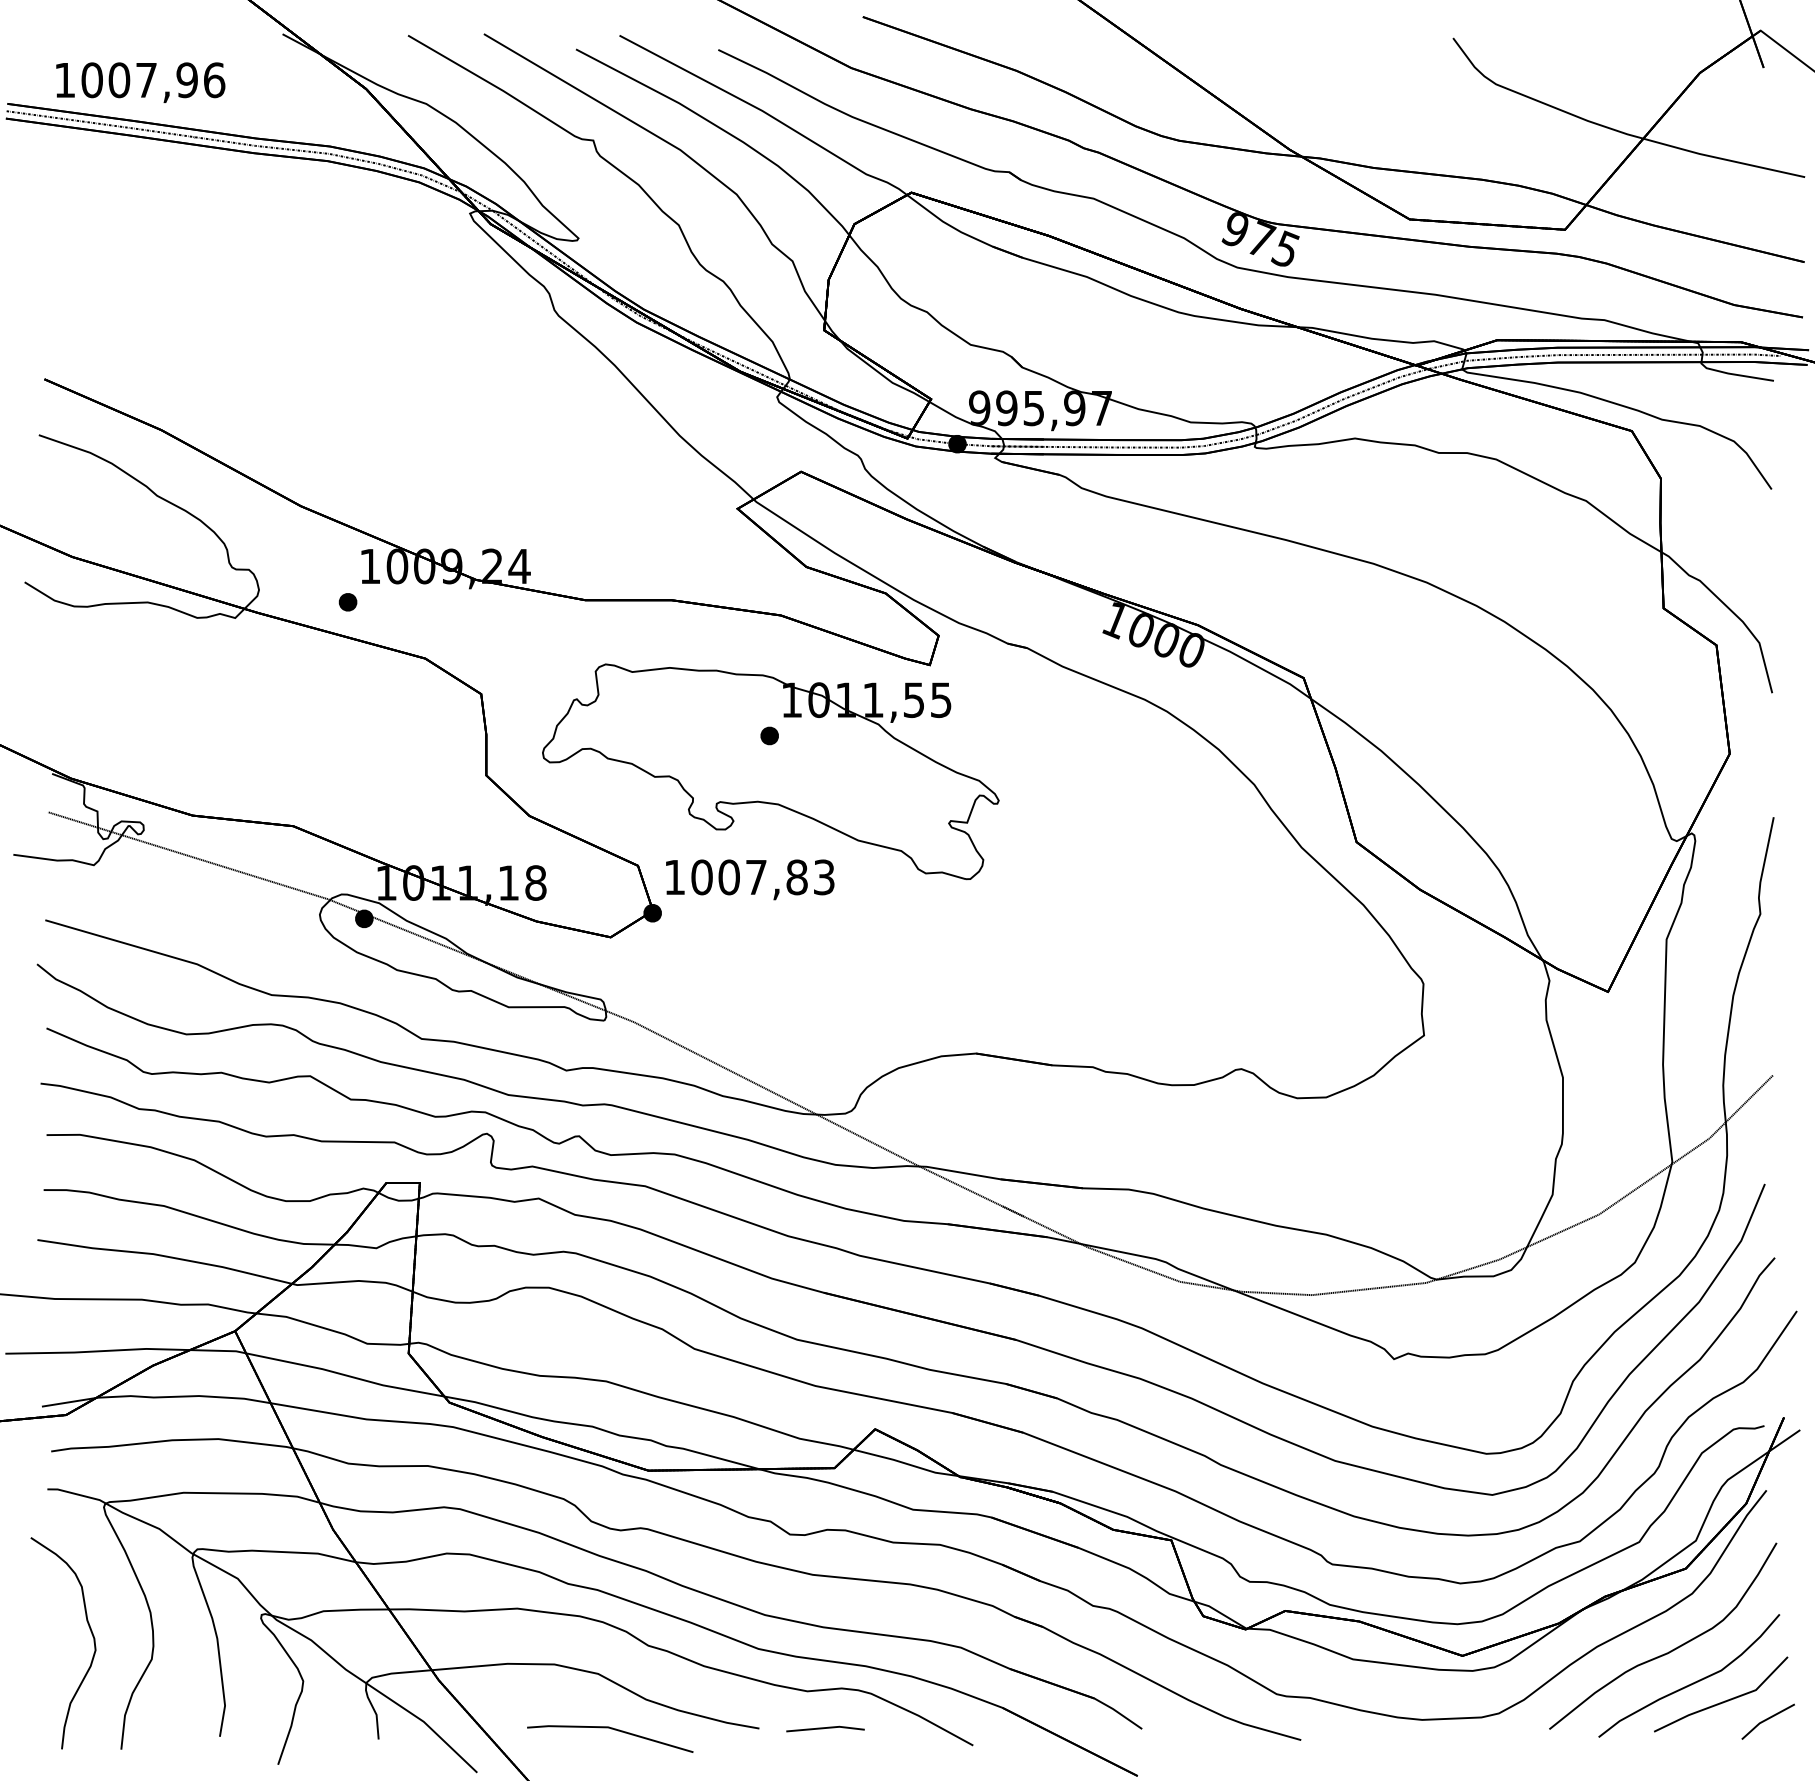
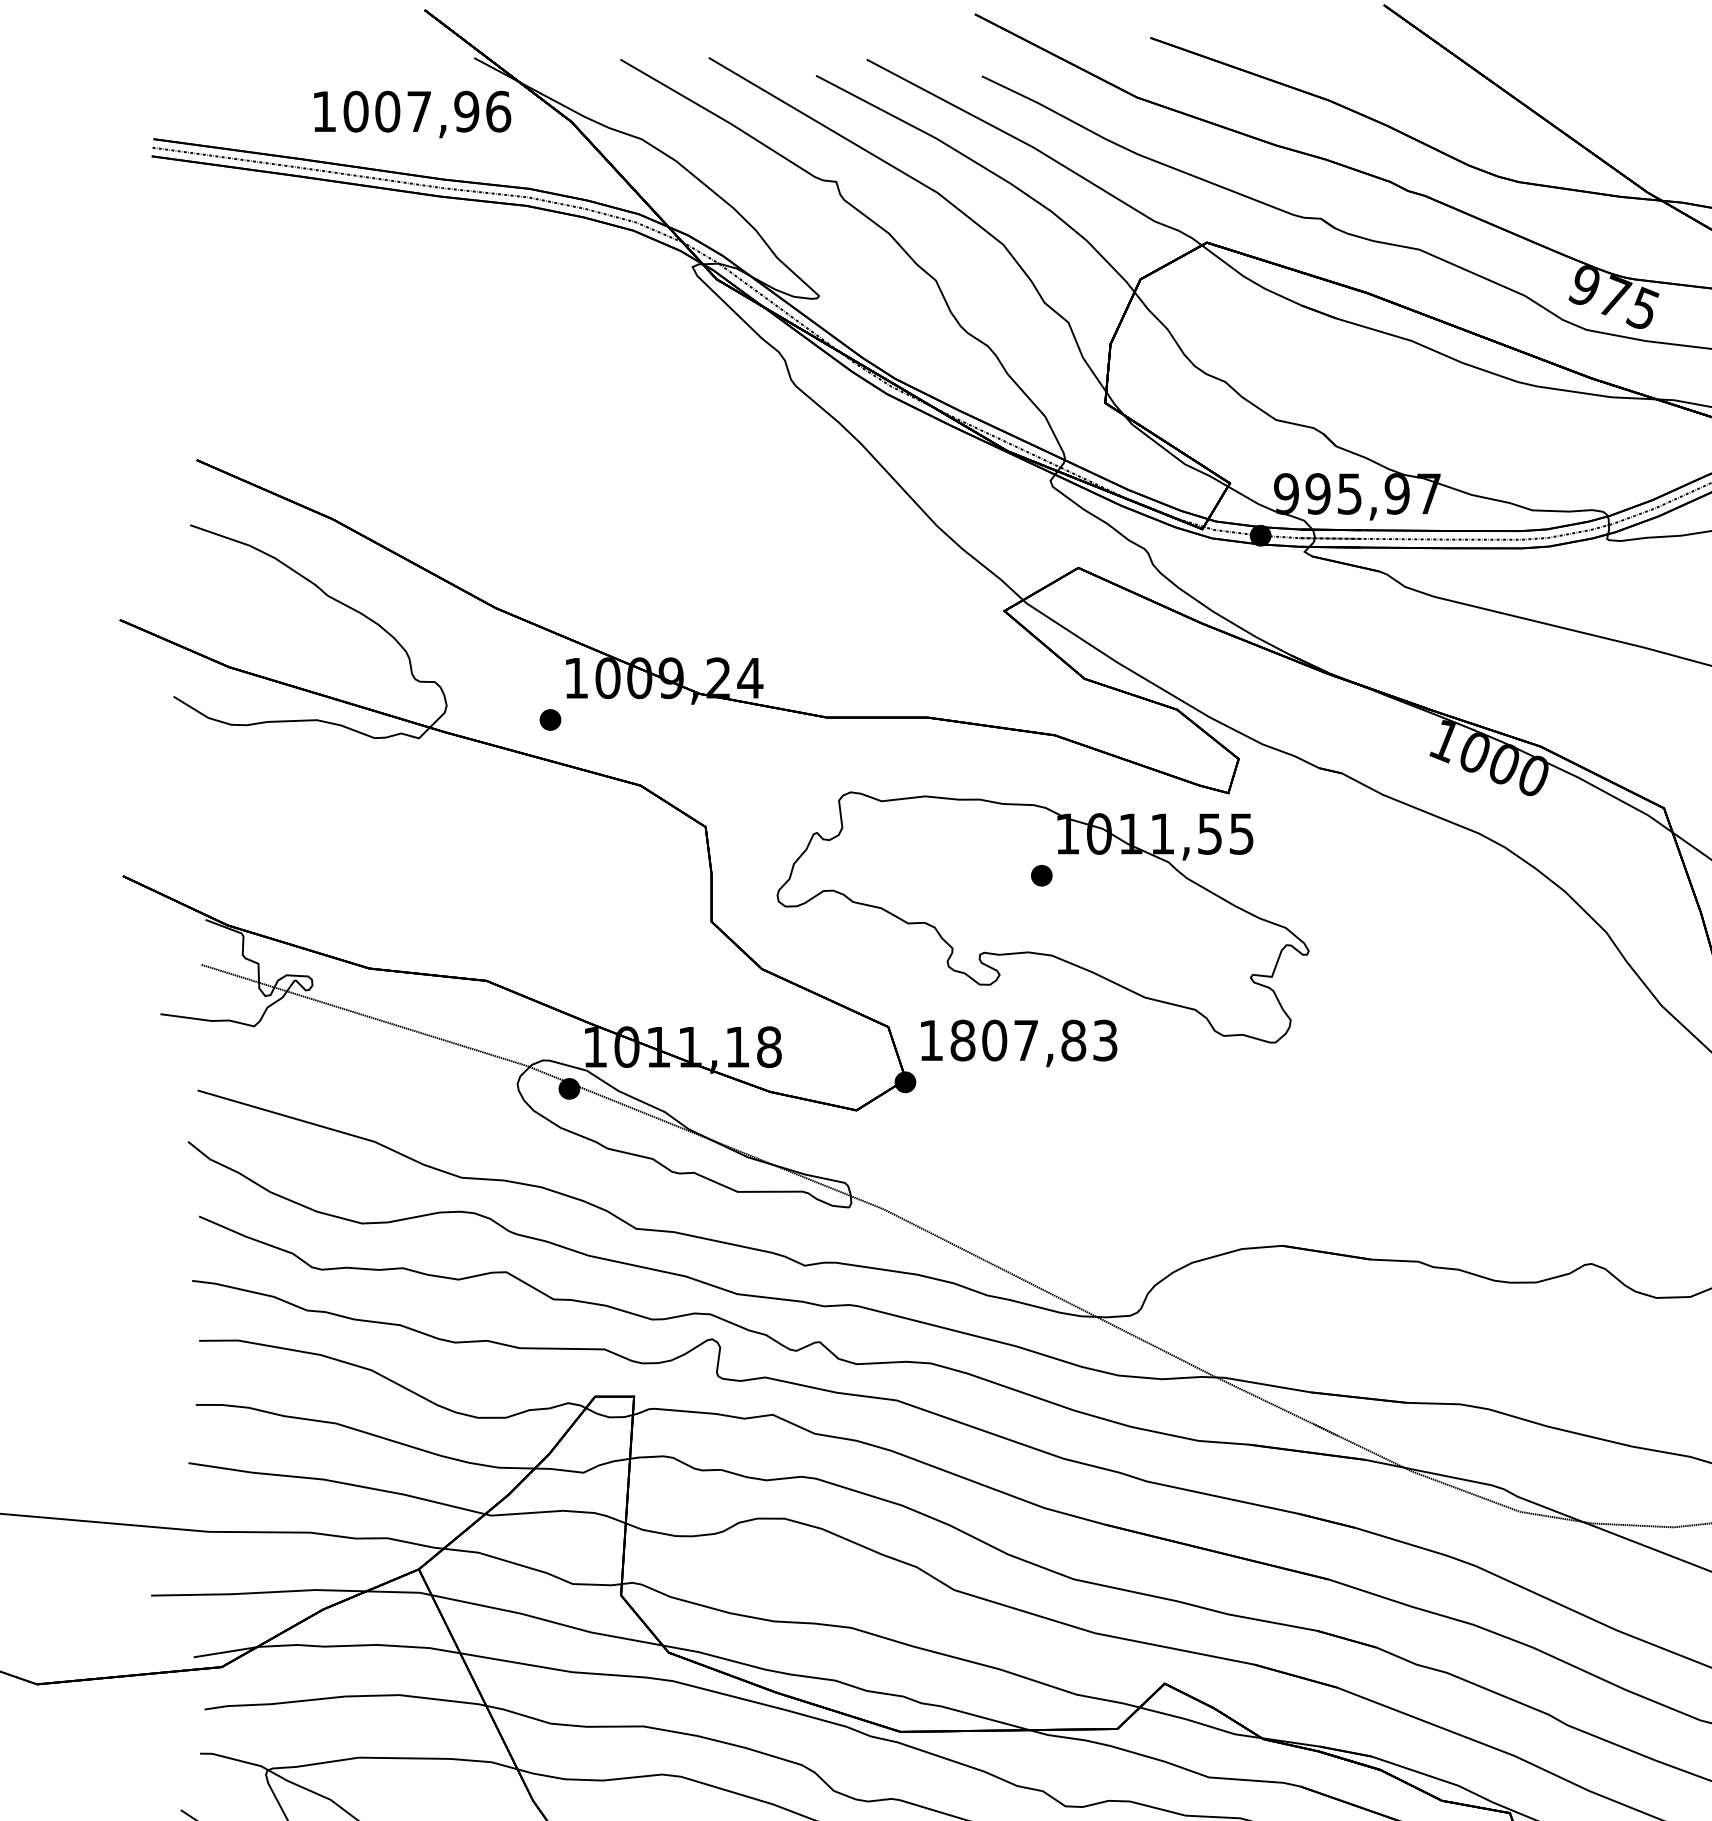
text: (140, 82) -> (412, 114), moved
text: (701, 877) -> (962, 1040), 1007,83 -> 1807,83

